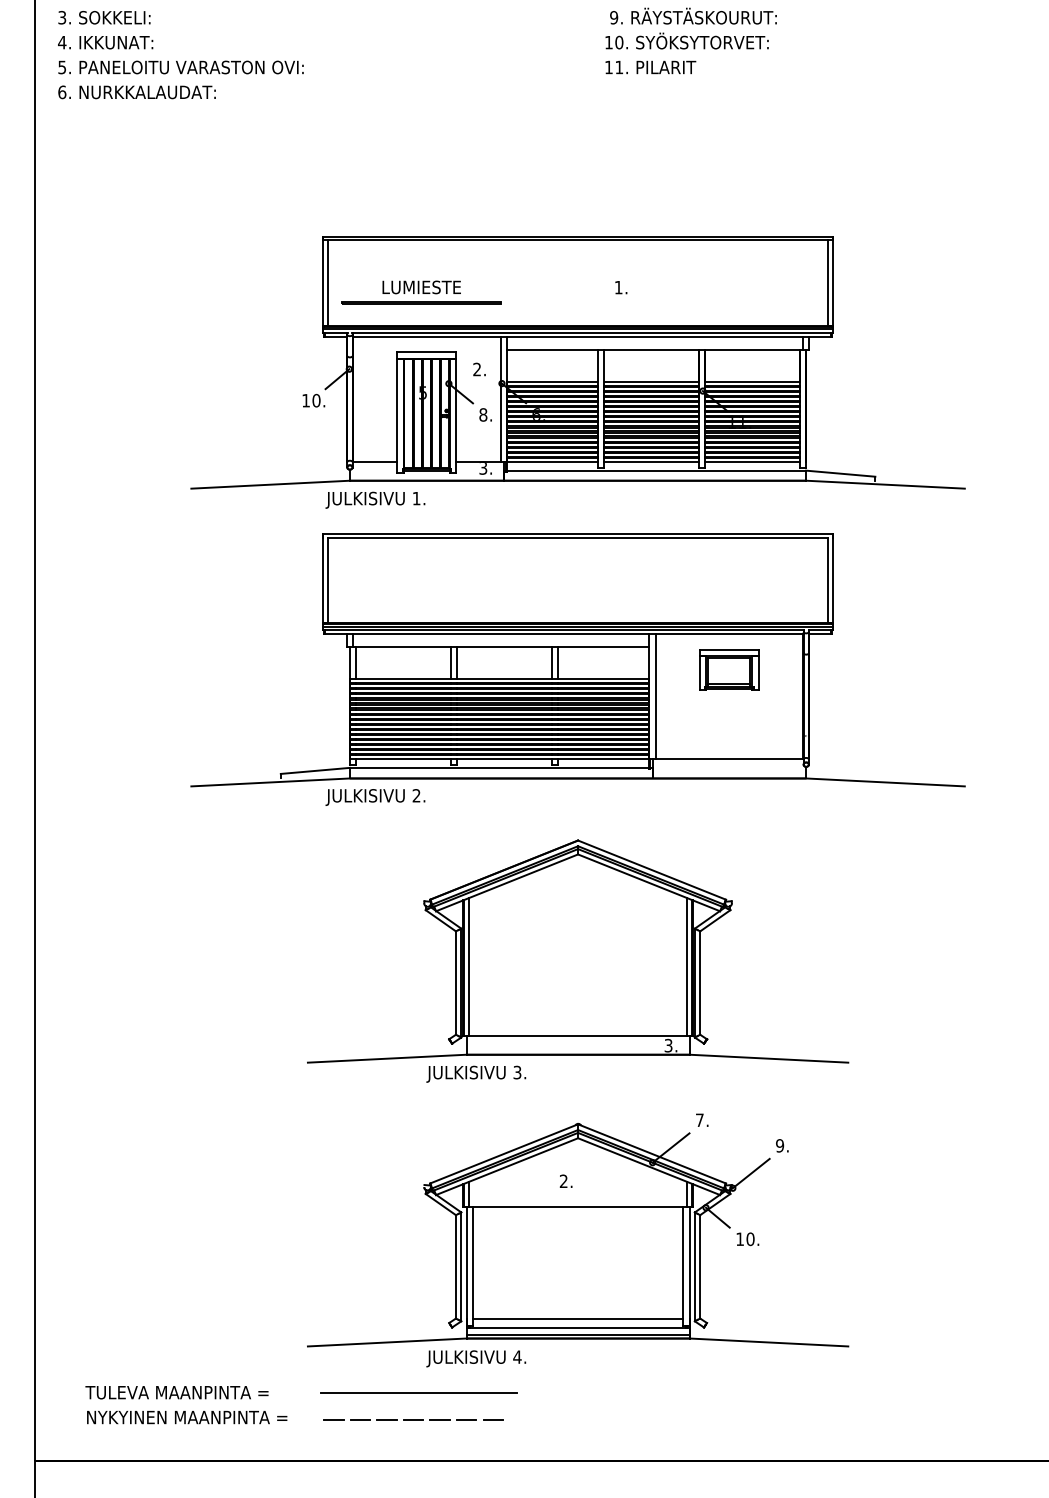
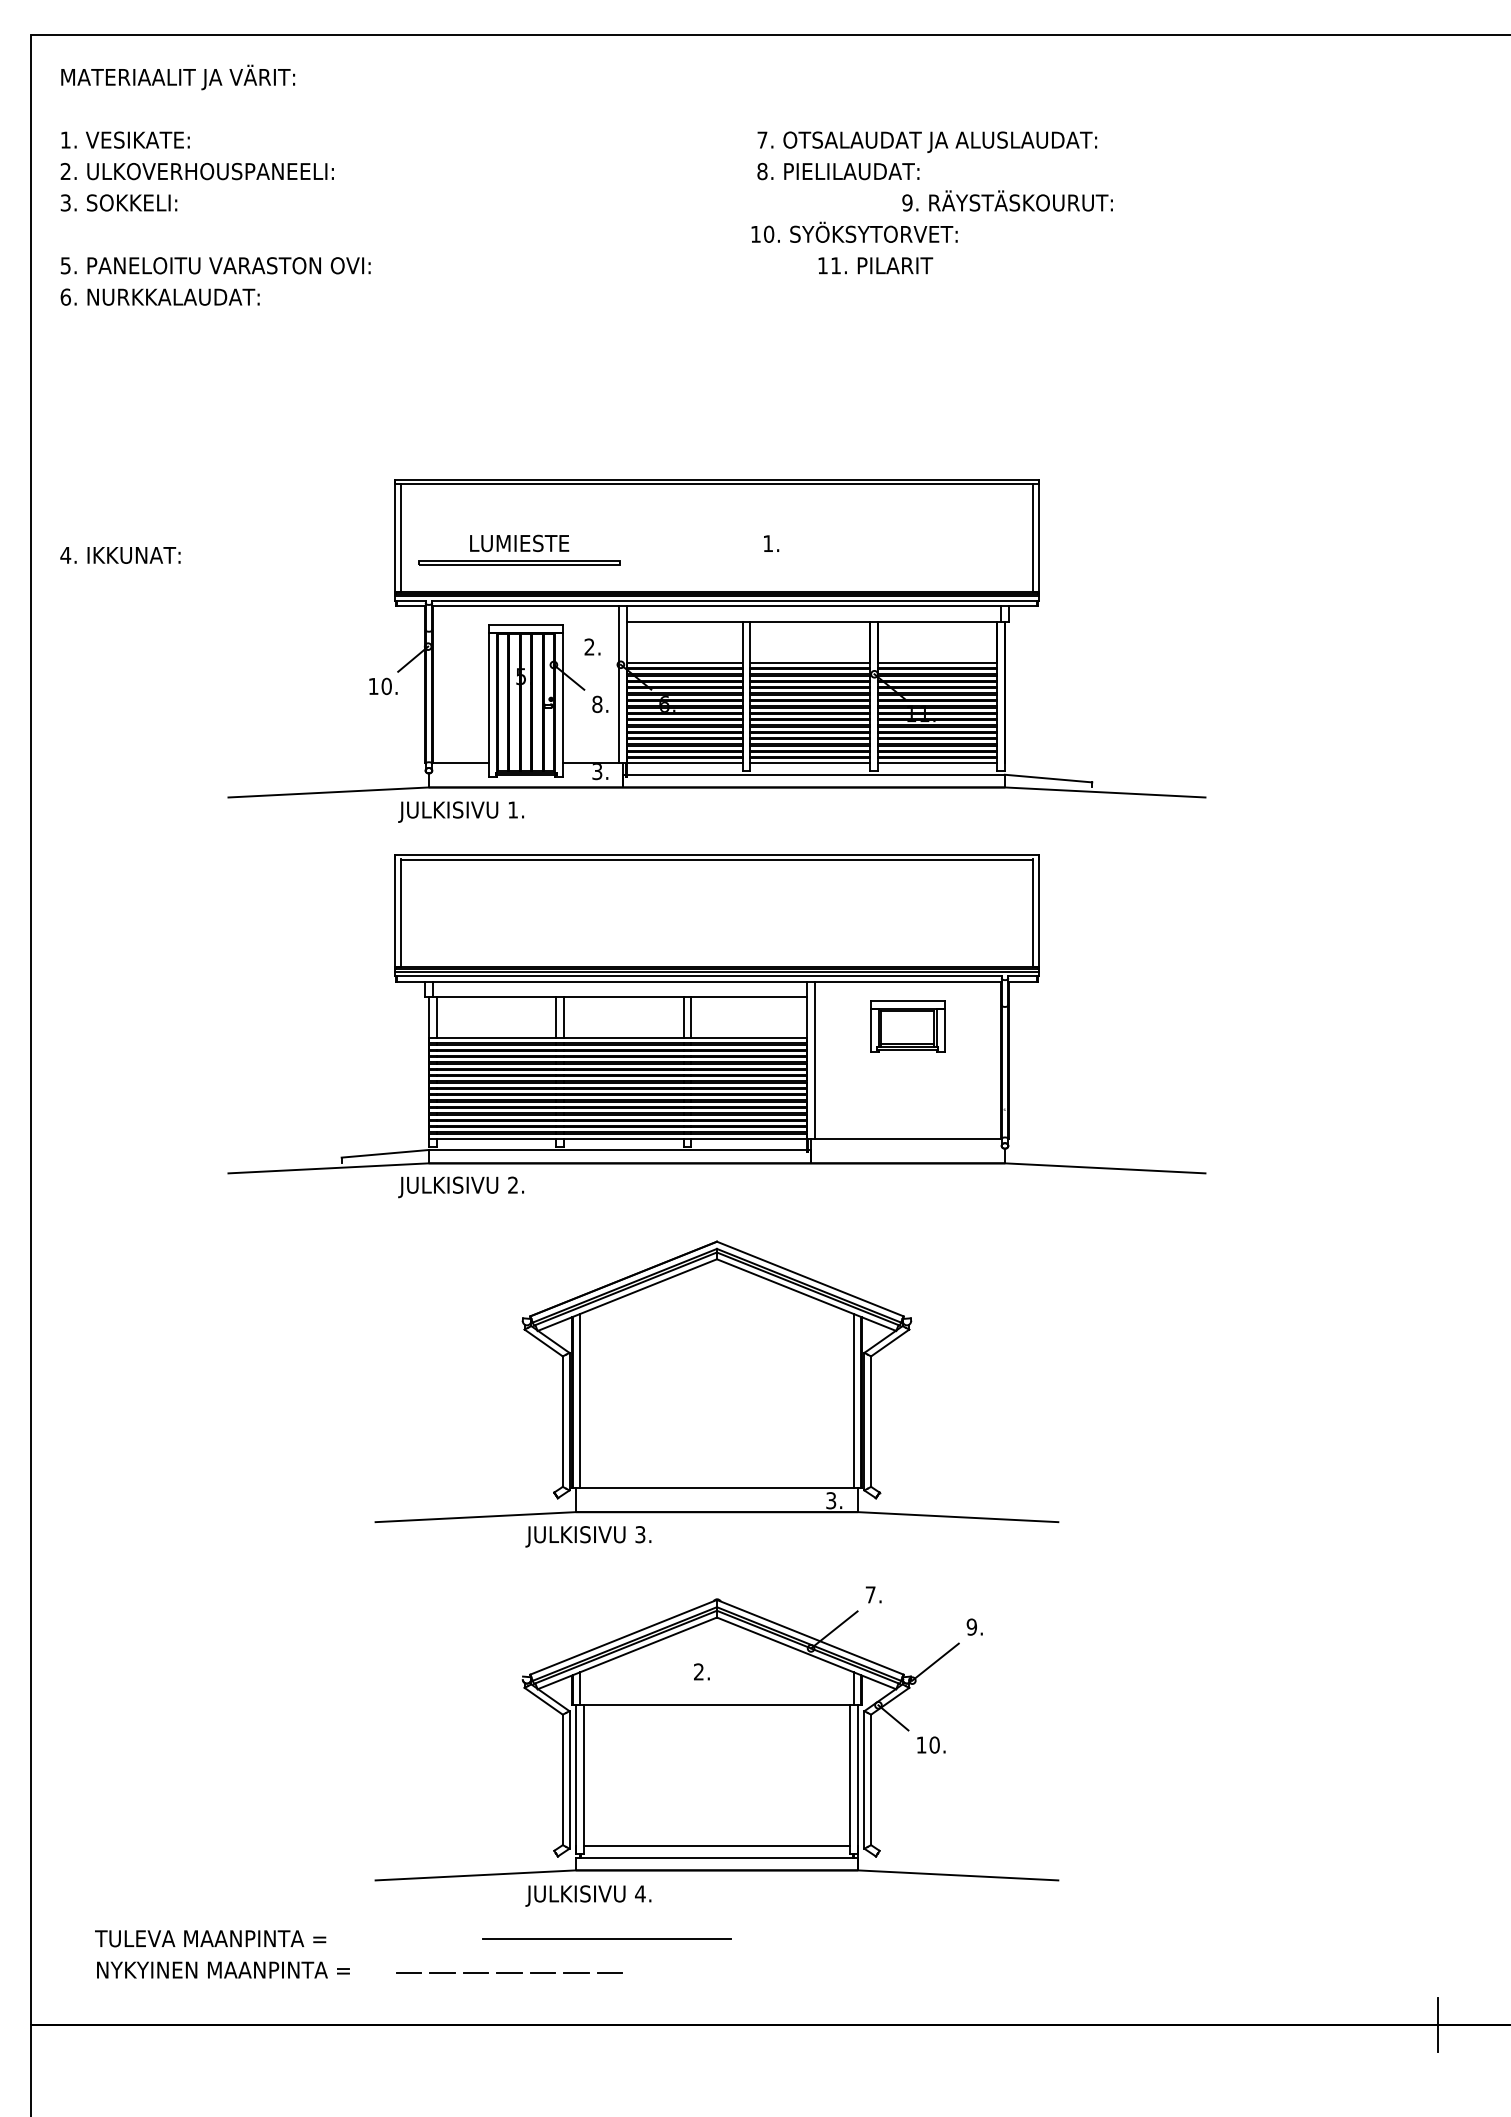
text: (693, 15) -> (1007, 200), moved
text: (105, 42) -> (120, 555), moved
text: (650, 67) -> (875, 265), moved
line: (577, 1334) -> (716, 1865), removed
line: (418, 1392) -> (606, 1938), moved

